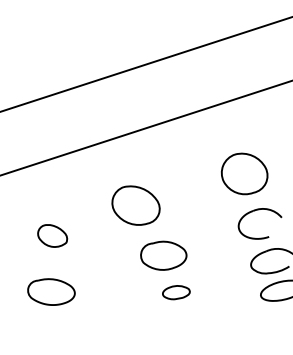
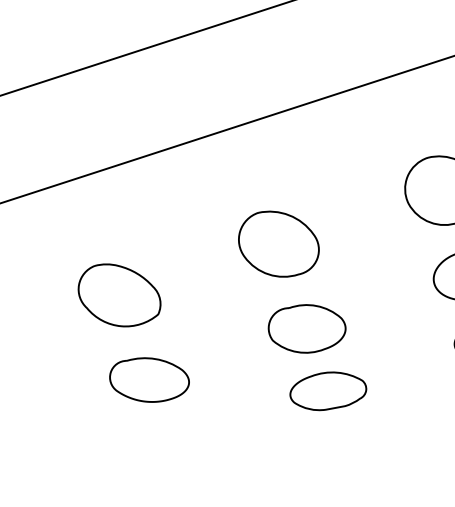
part: (135, 205) -> (277, 243), moved
part: (52, 235) -> (119, 294), size x1.67
part: (51, 291) -> (149, 379), moved
part: (176, 292) -> (328, 390), size x1.67

